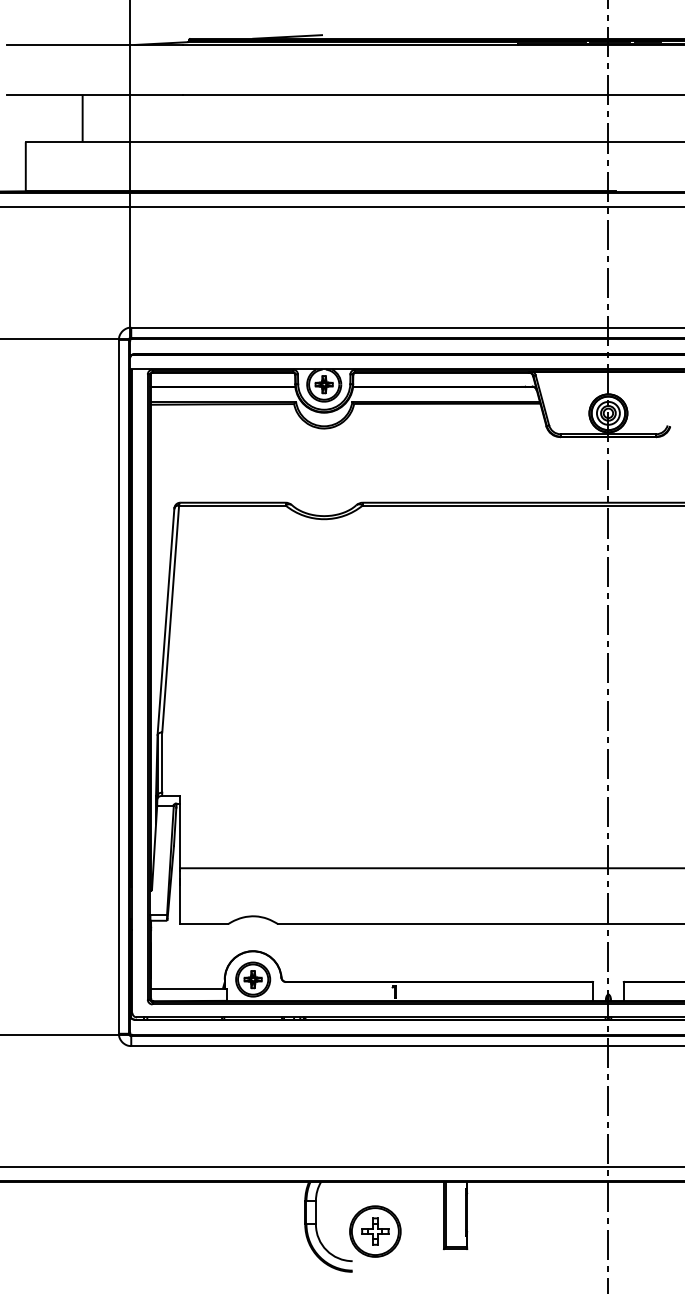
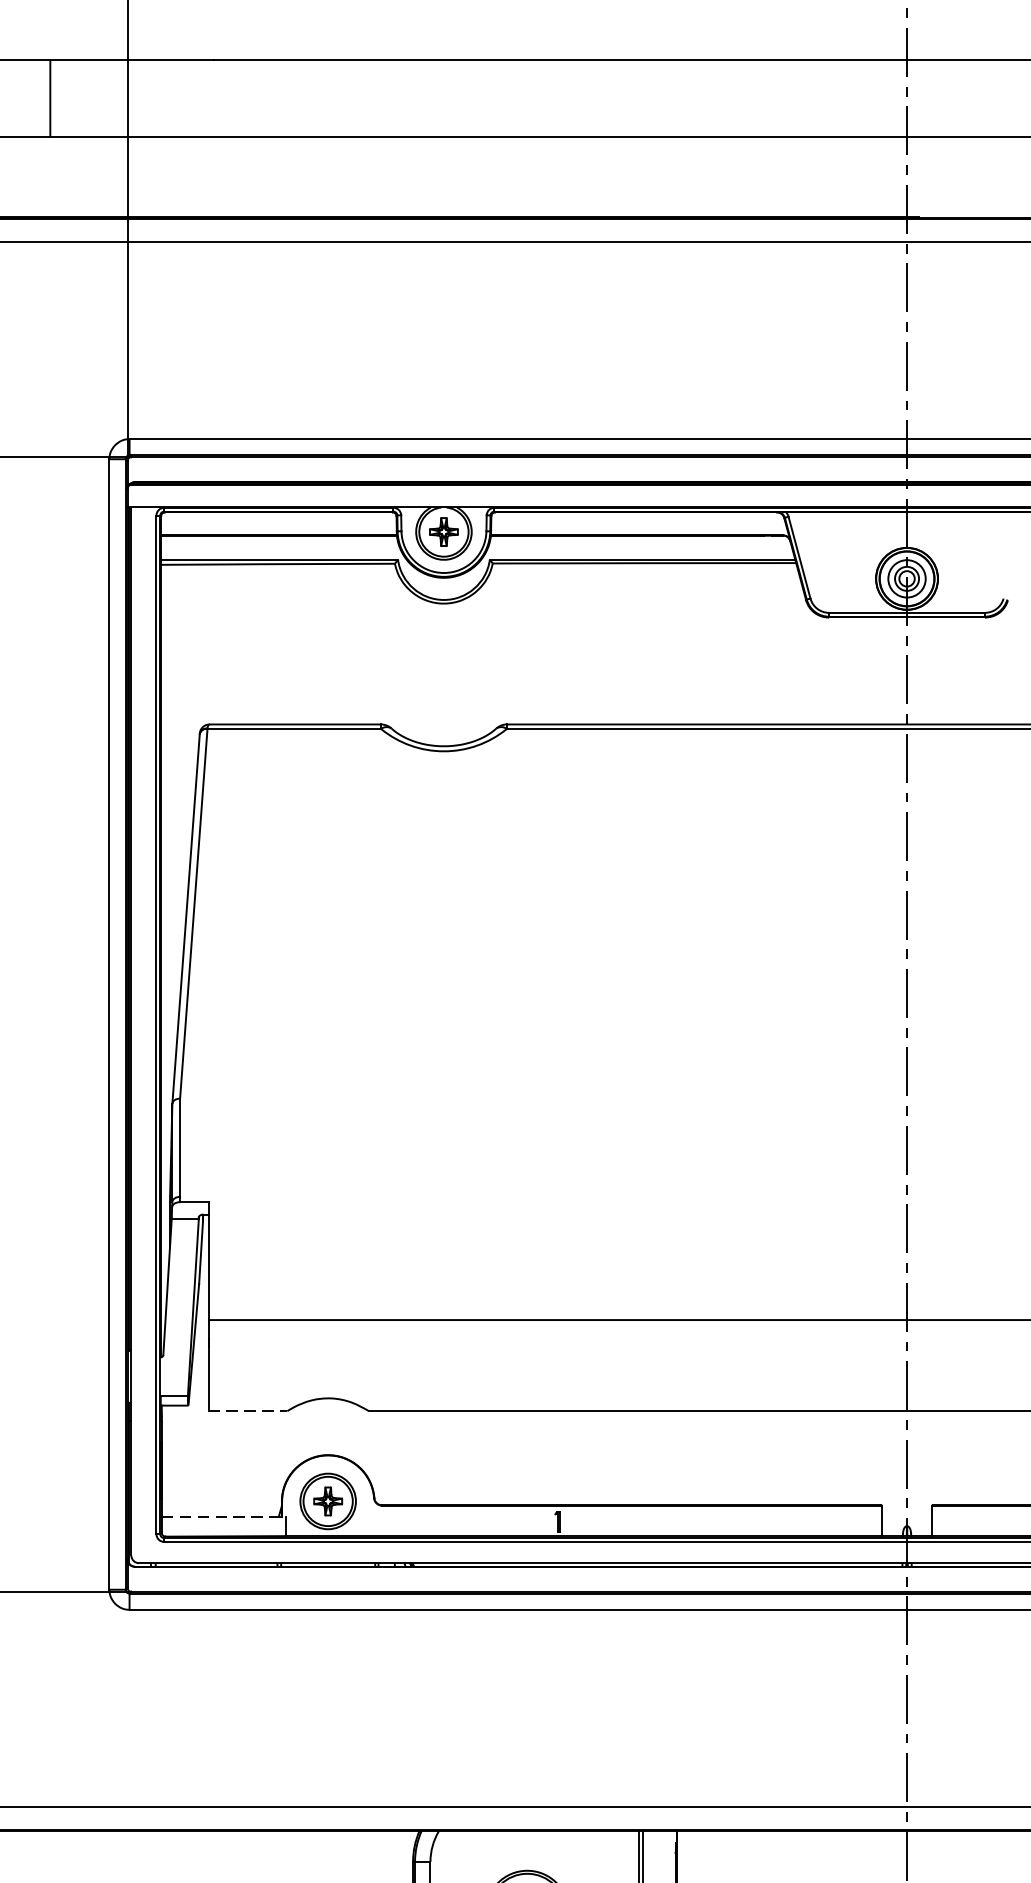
line: (204, 924) -> (248, 1411), solid -> dashed
line: (189, 989) -> (224, 1517), solid -> dashed

